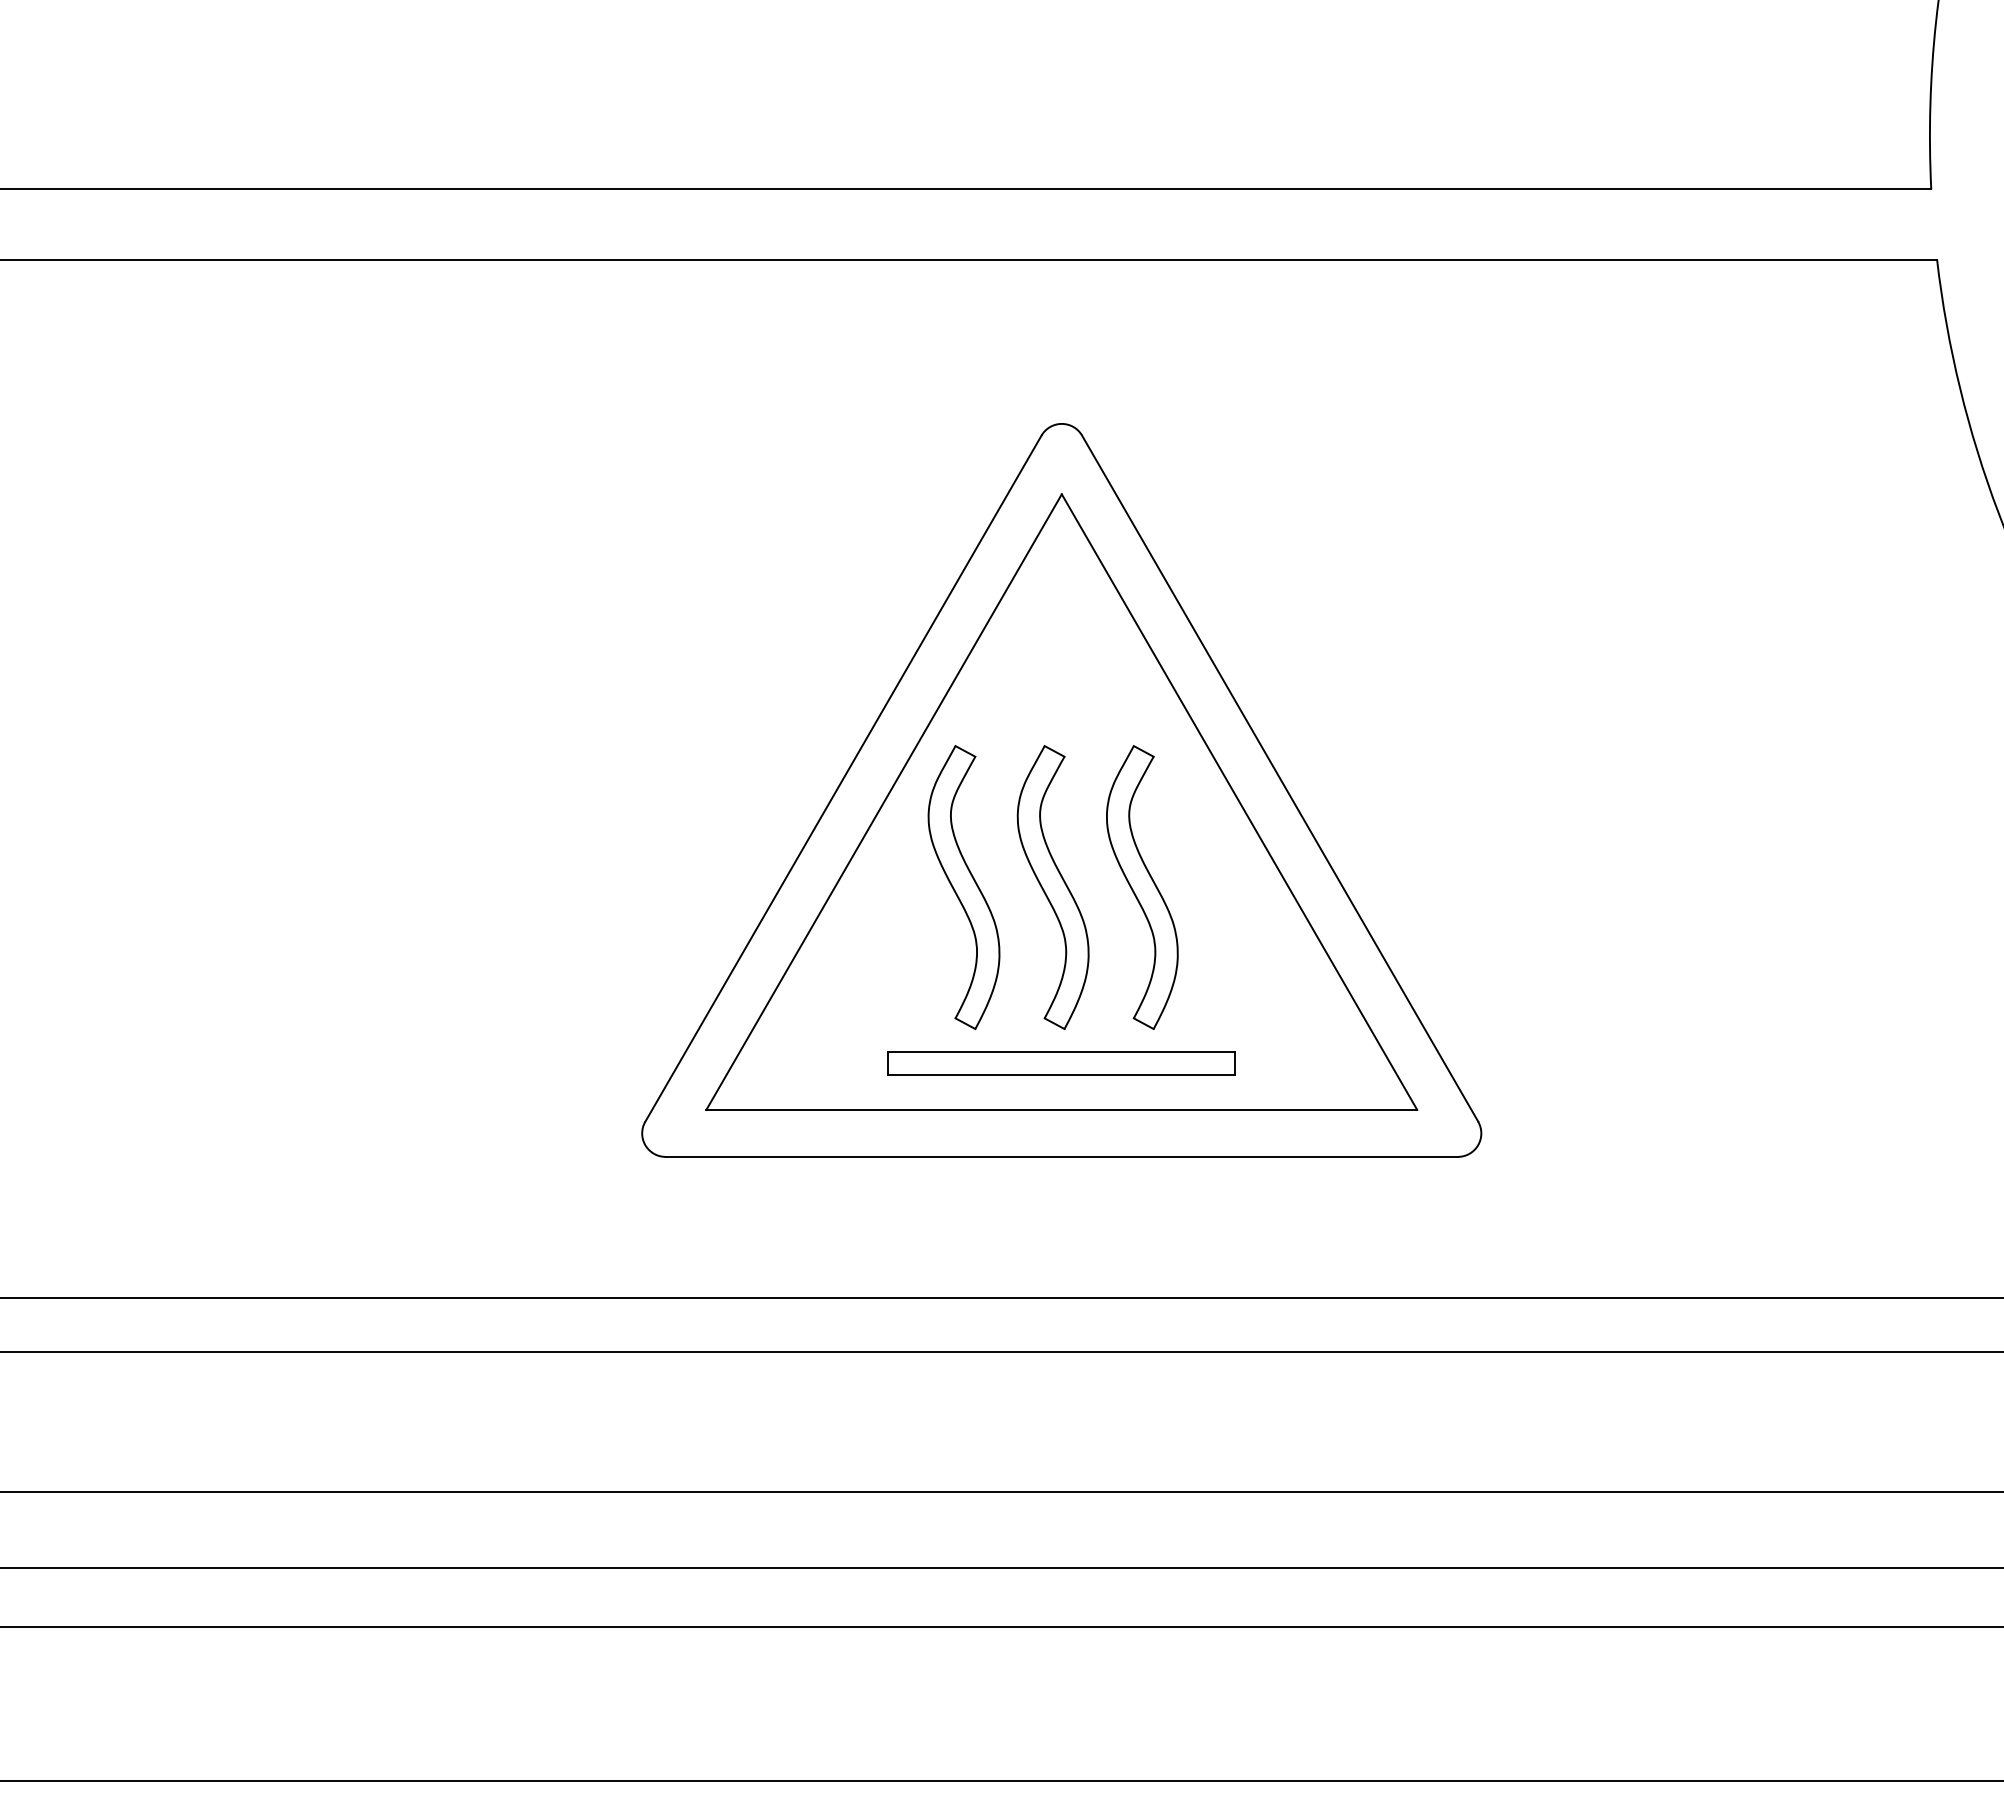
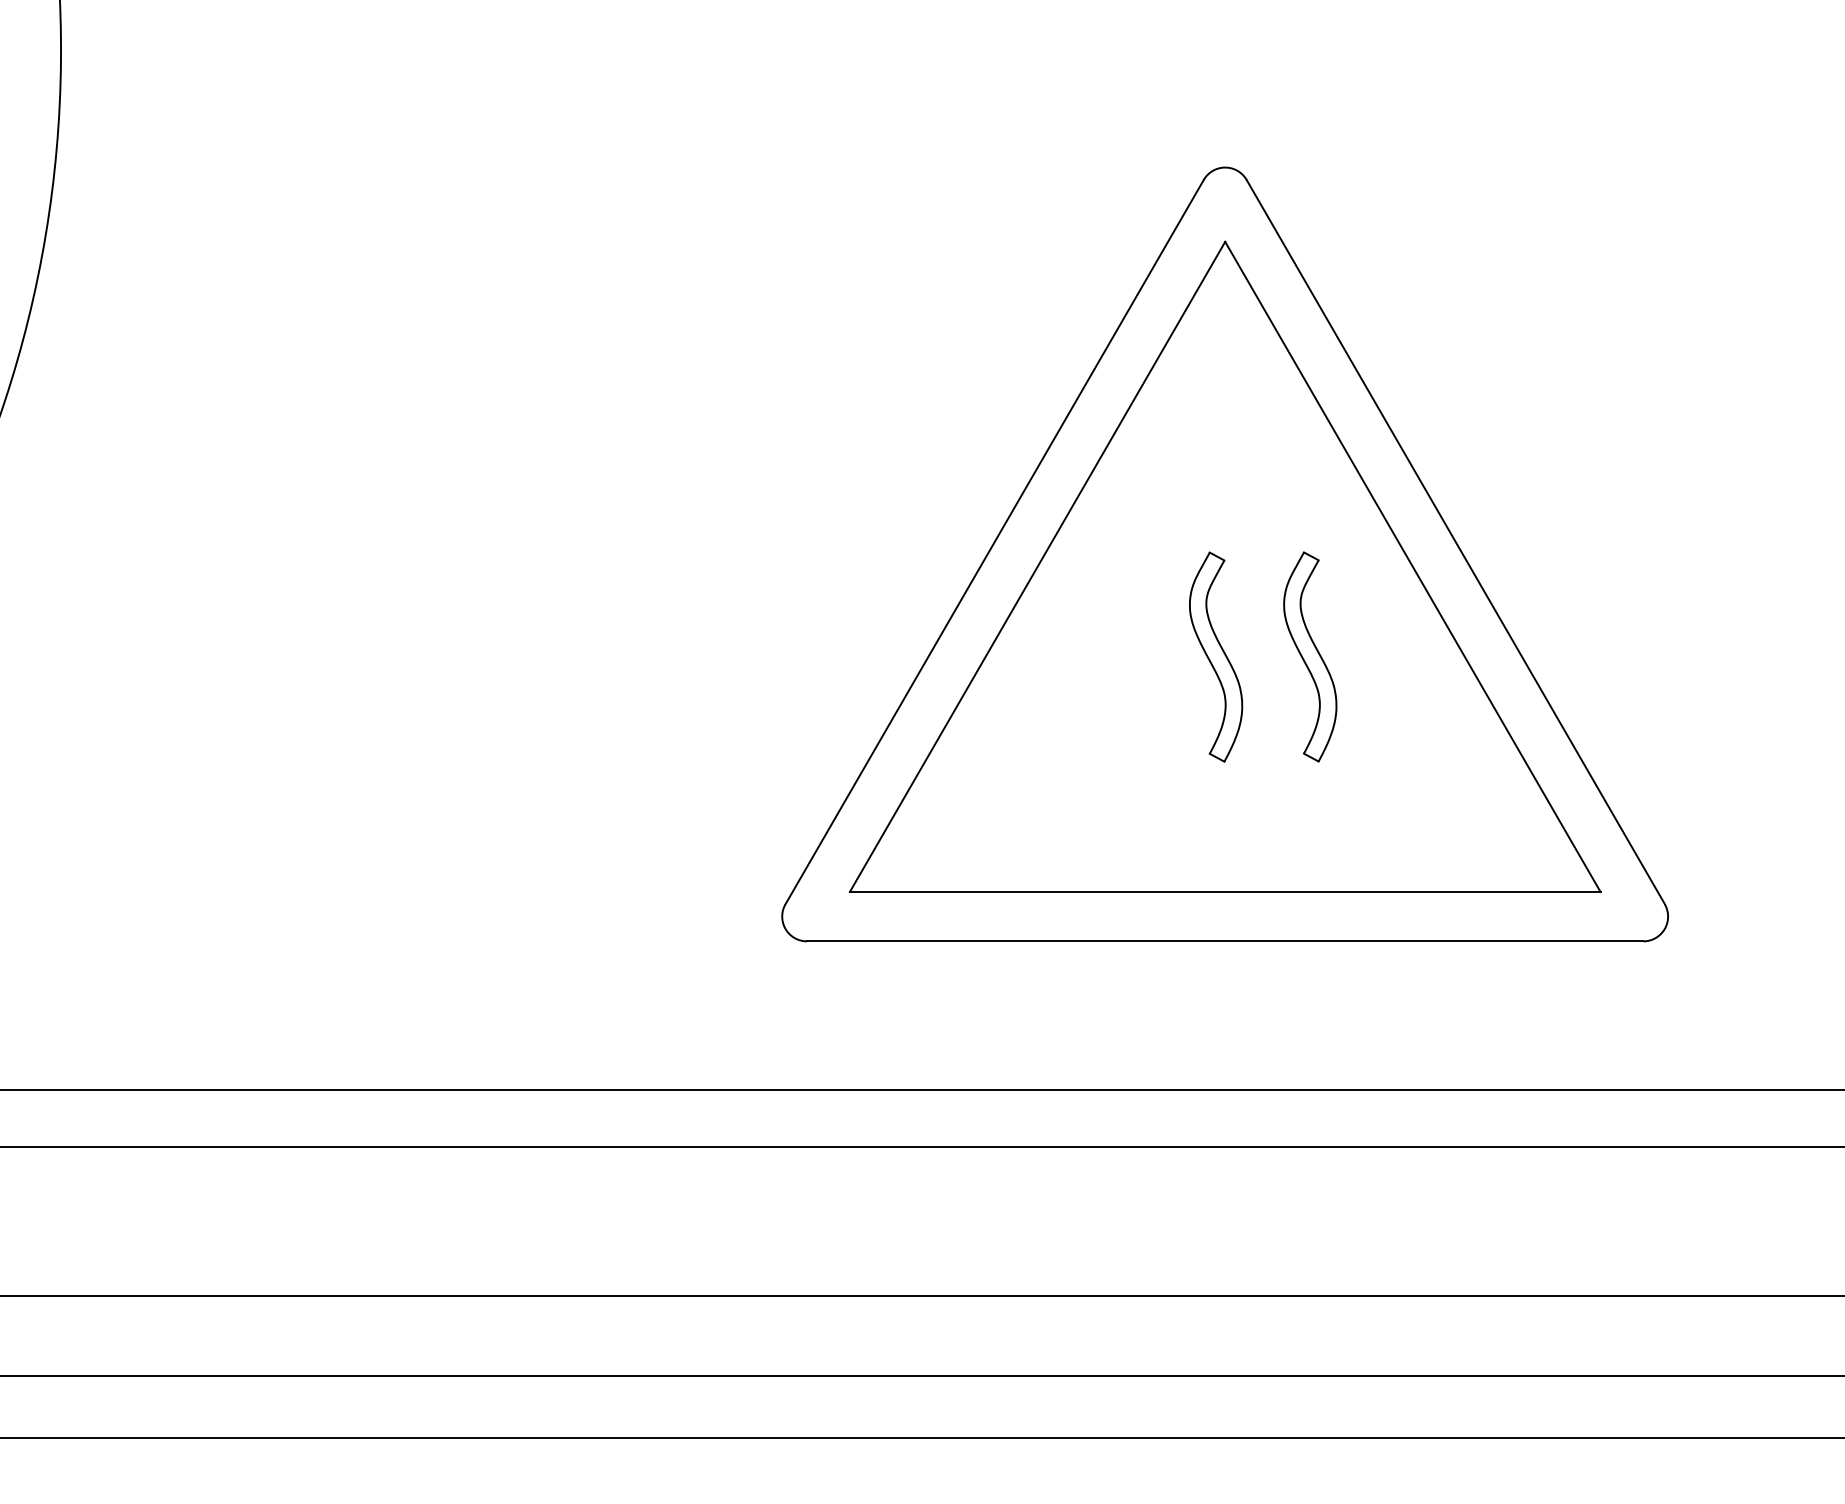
part: (963, 887) -> (1121, 656), removed
part: (1052, 887) -> (1215, 656), size x0.7
part: (1142, 887) -> (1310, 656), size x0.7
part: (1061, 1063) -> (1224, 842), removed

